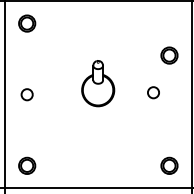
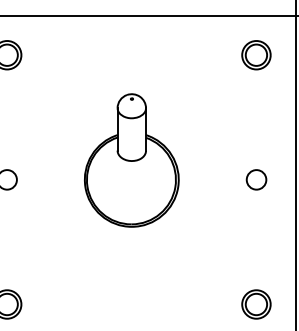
circle: (169, 55) -> (256, 55), moved
part: (97, 83) -> (130, 160), size x1.67
circle: (153, 92) -> (256, 179), moved

